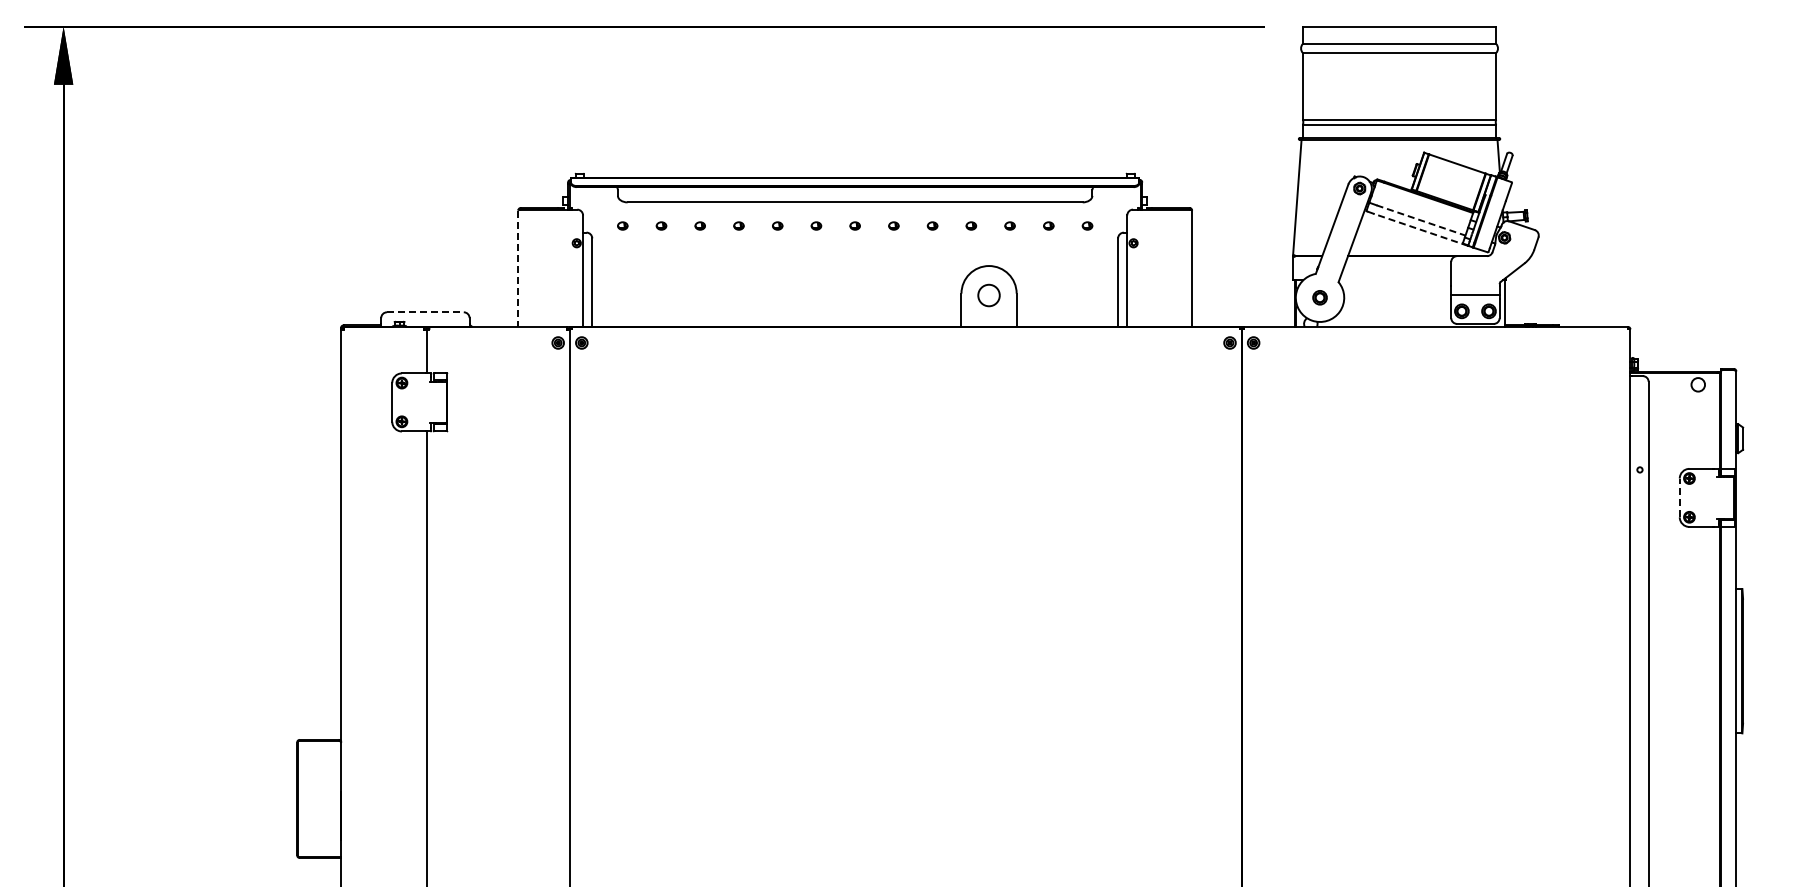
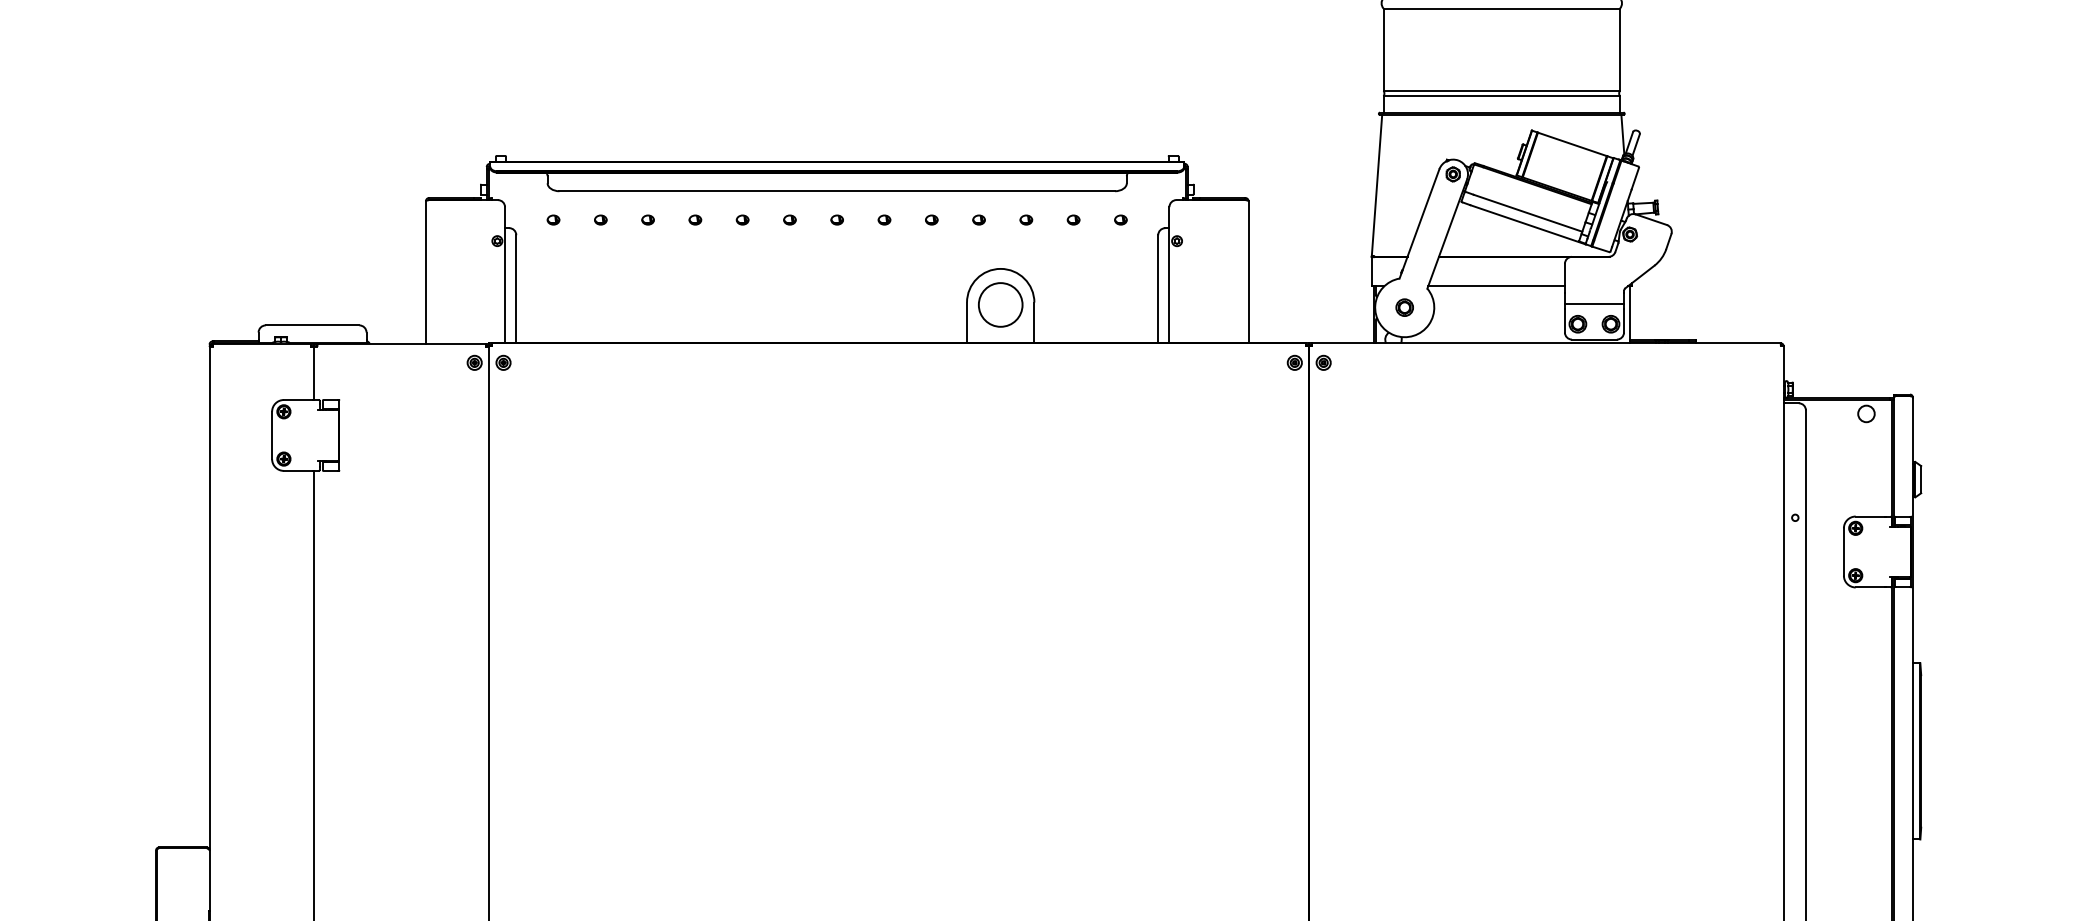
line: (1421, 220) -> (1528, 213), dashed -> solid
line: (1420, 229) -> (1527, 224), dashed -> solid
line: (518, 269) -> (426, 273), dashed -> solid
line: (1395, 280) -> (1496, 286), added
circle: (988, 295) -> (1000, 304), size x1.67
line: (425, 312) -> (312, 325), dashed -> solid
line: (1679, 497) -> (1843, 551), dashed -> solid

